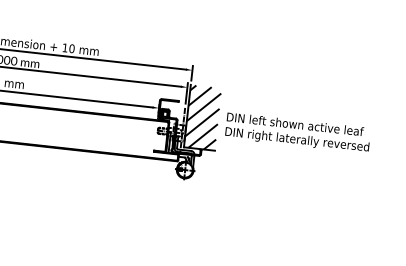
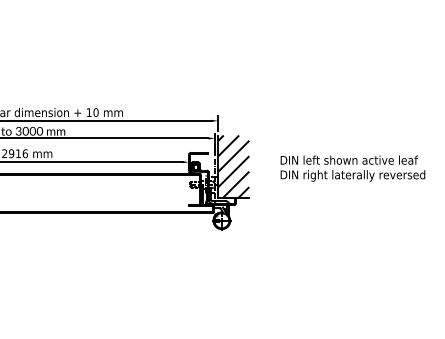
text: (297, 132) -> (352, 168), moved

